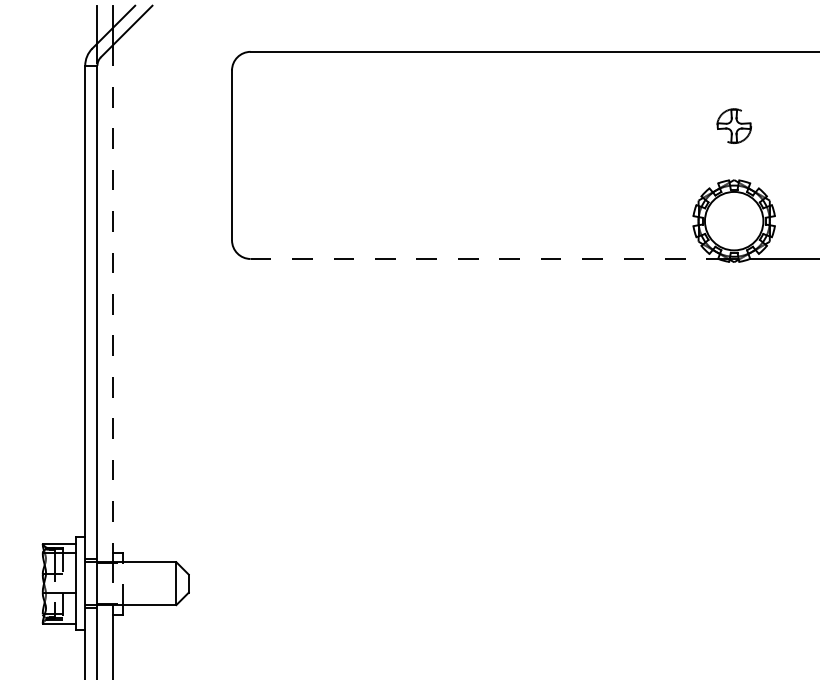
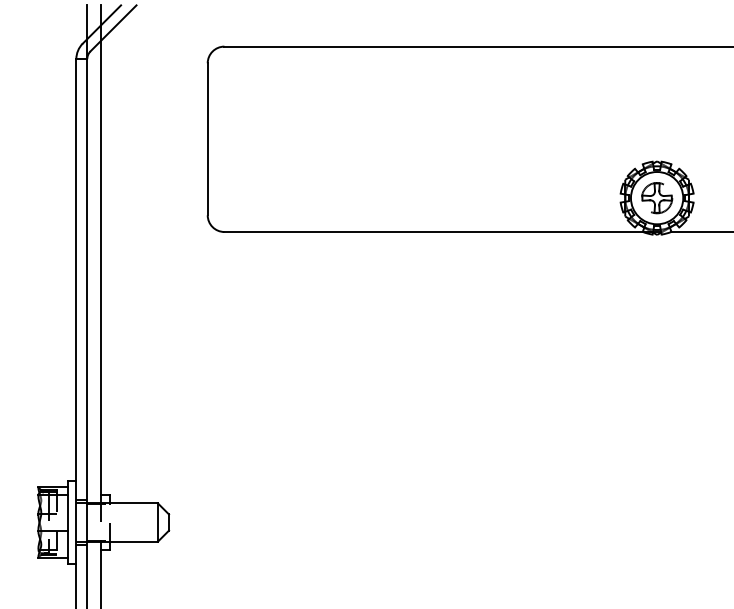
part: (733, 125) -> (656, 197), moved
line: (484, 258) -> (433, 231), dashed -> solid
line: (112, 304) -> (100, 272), dashed -> solid

